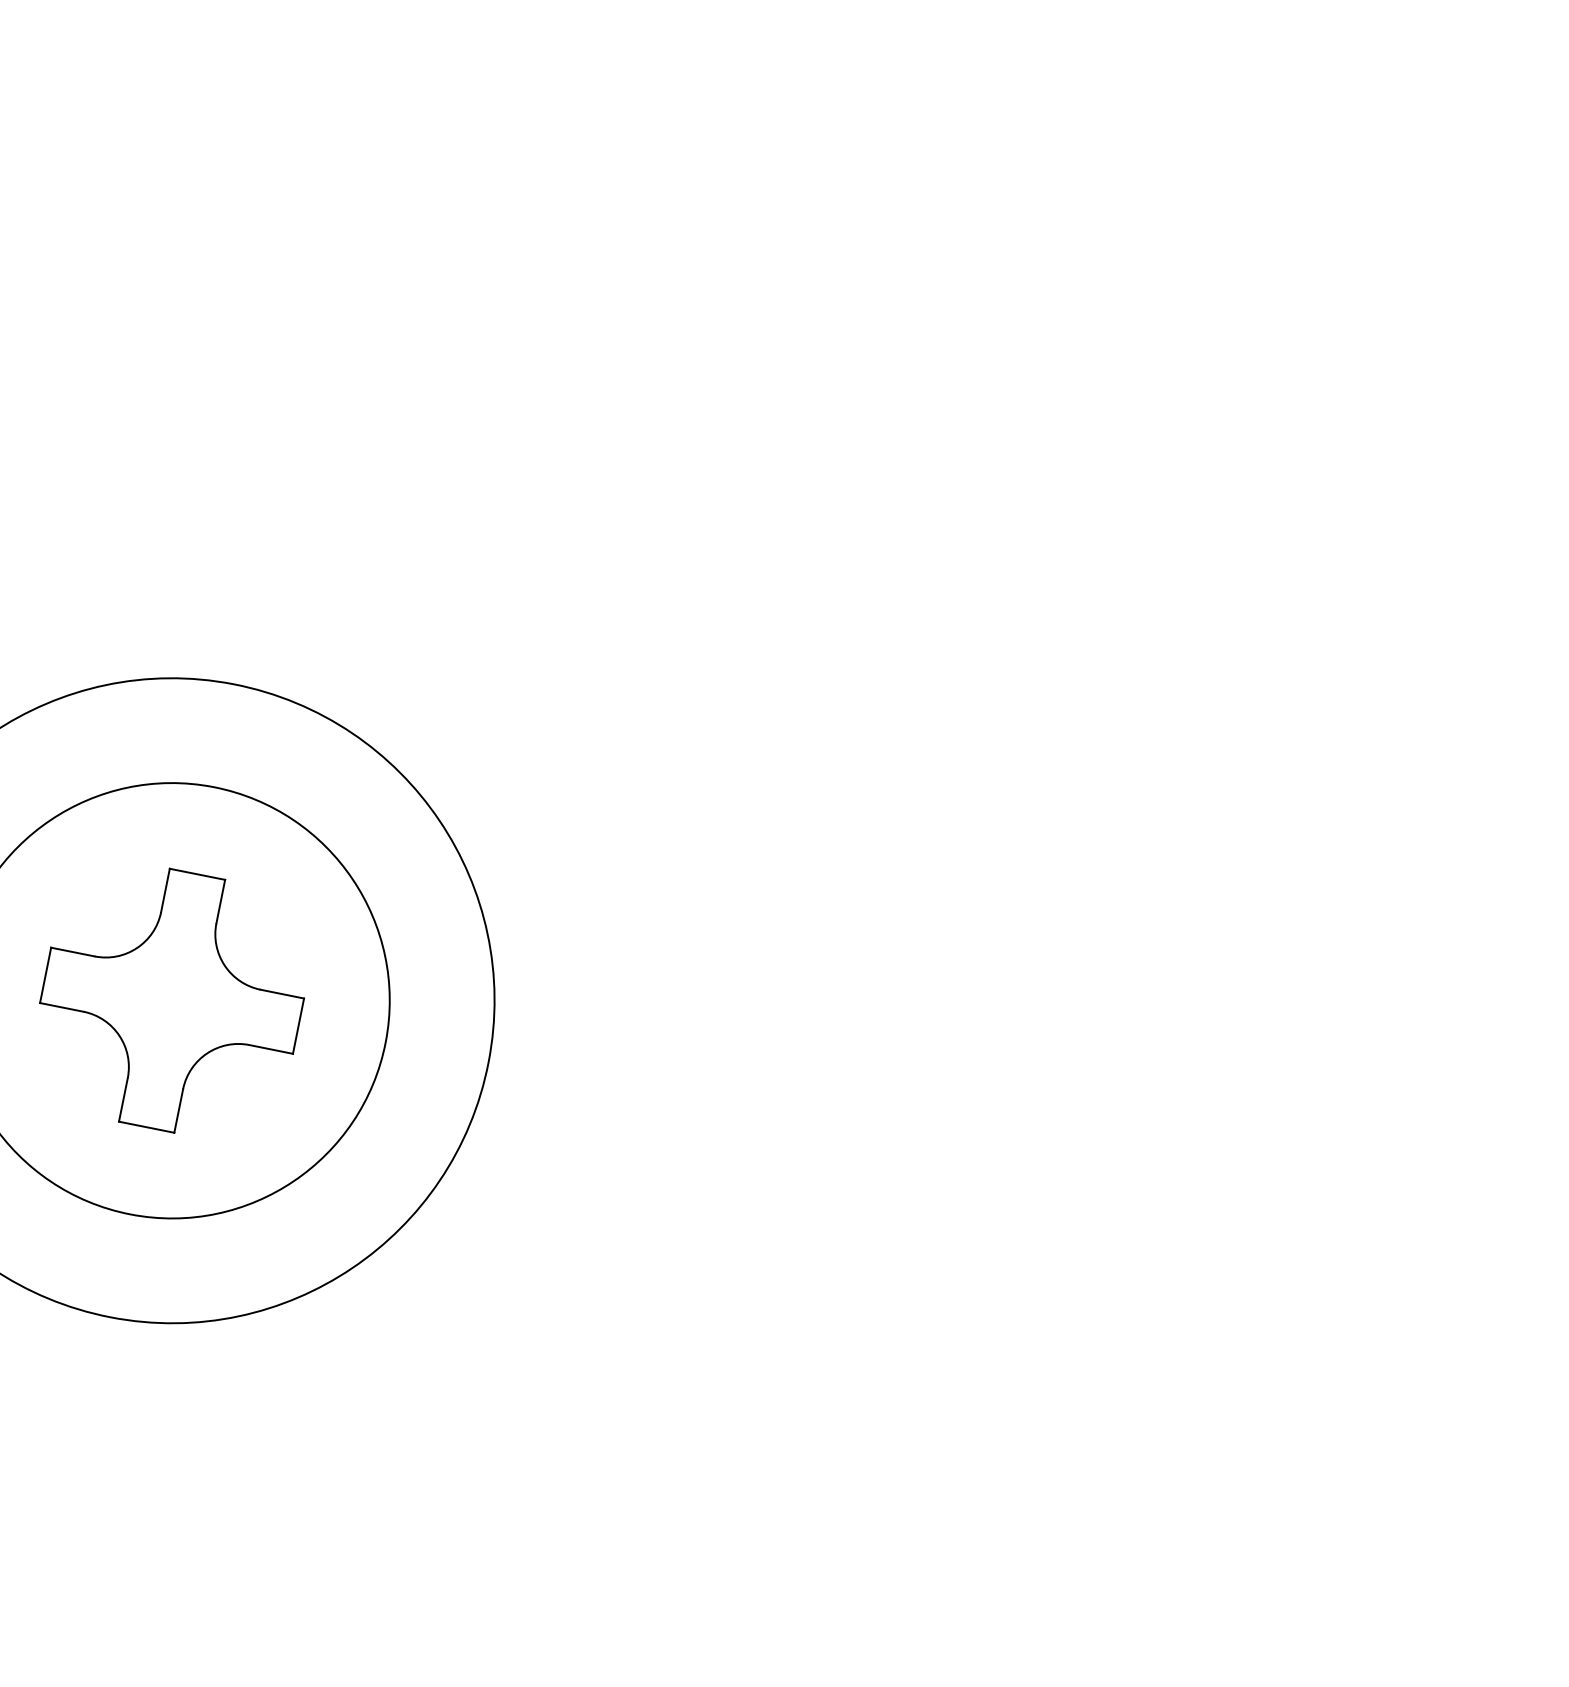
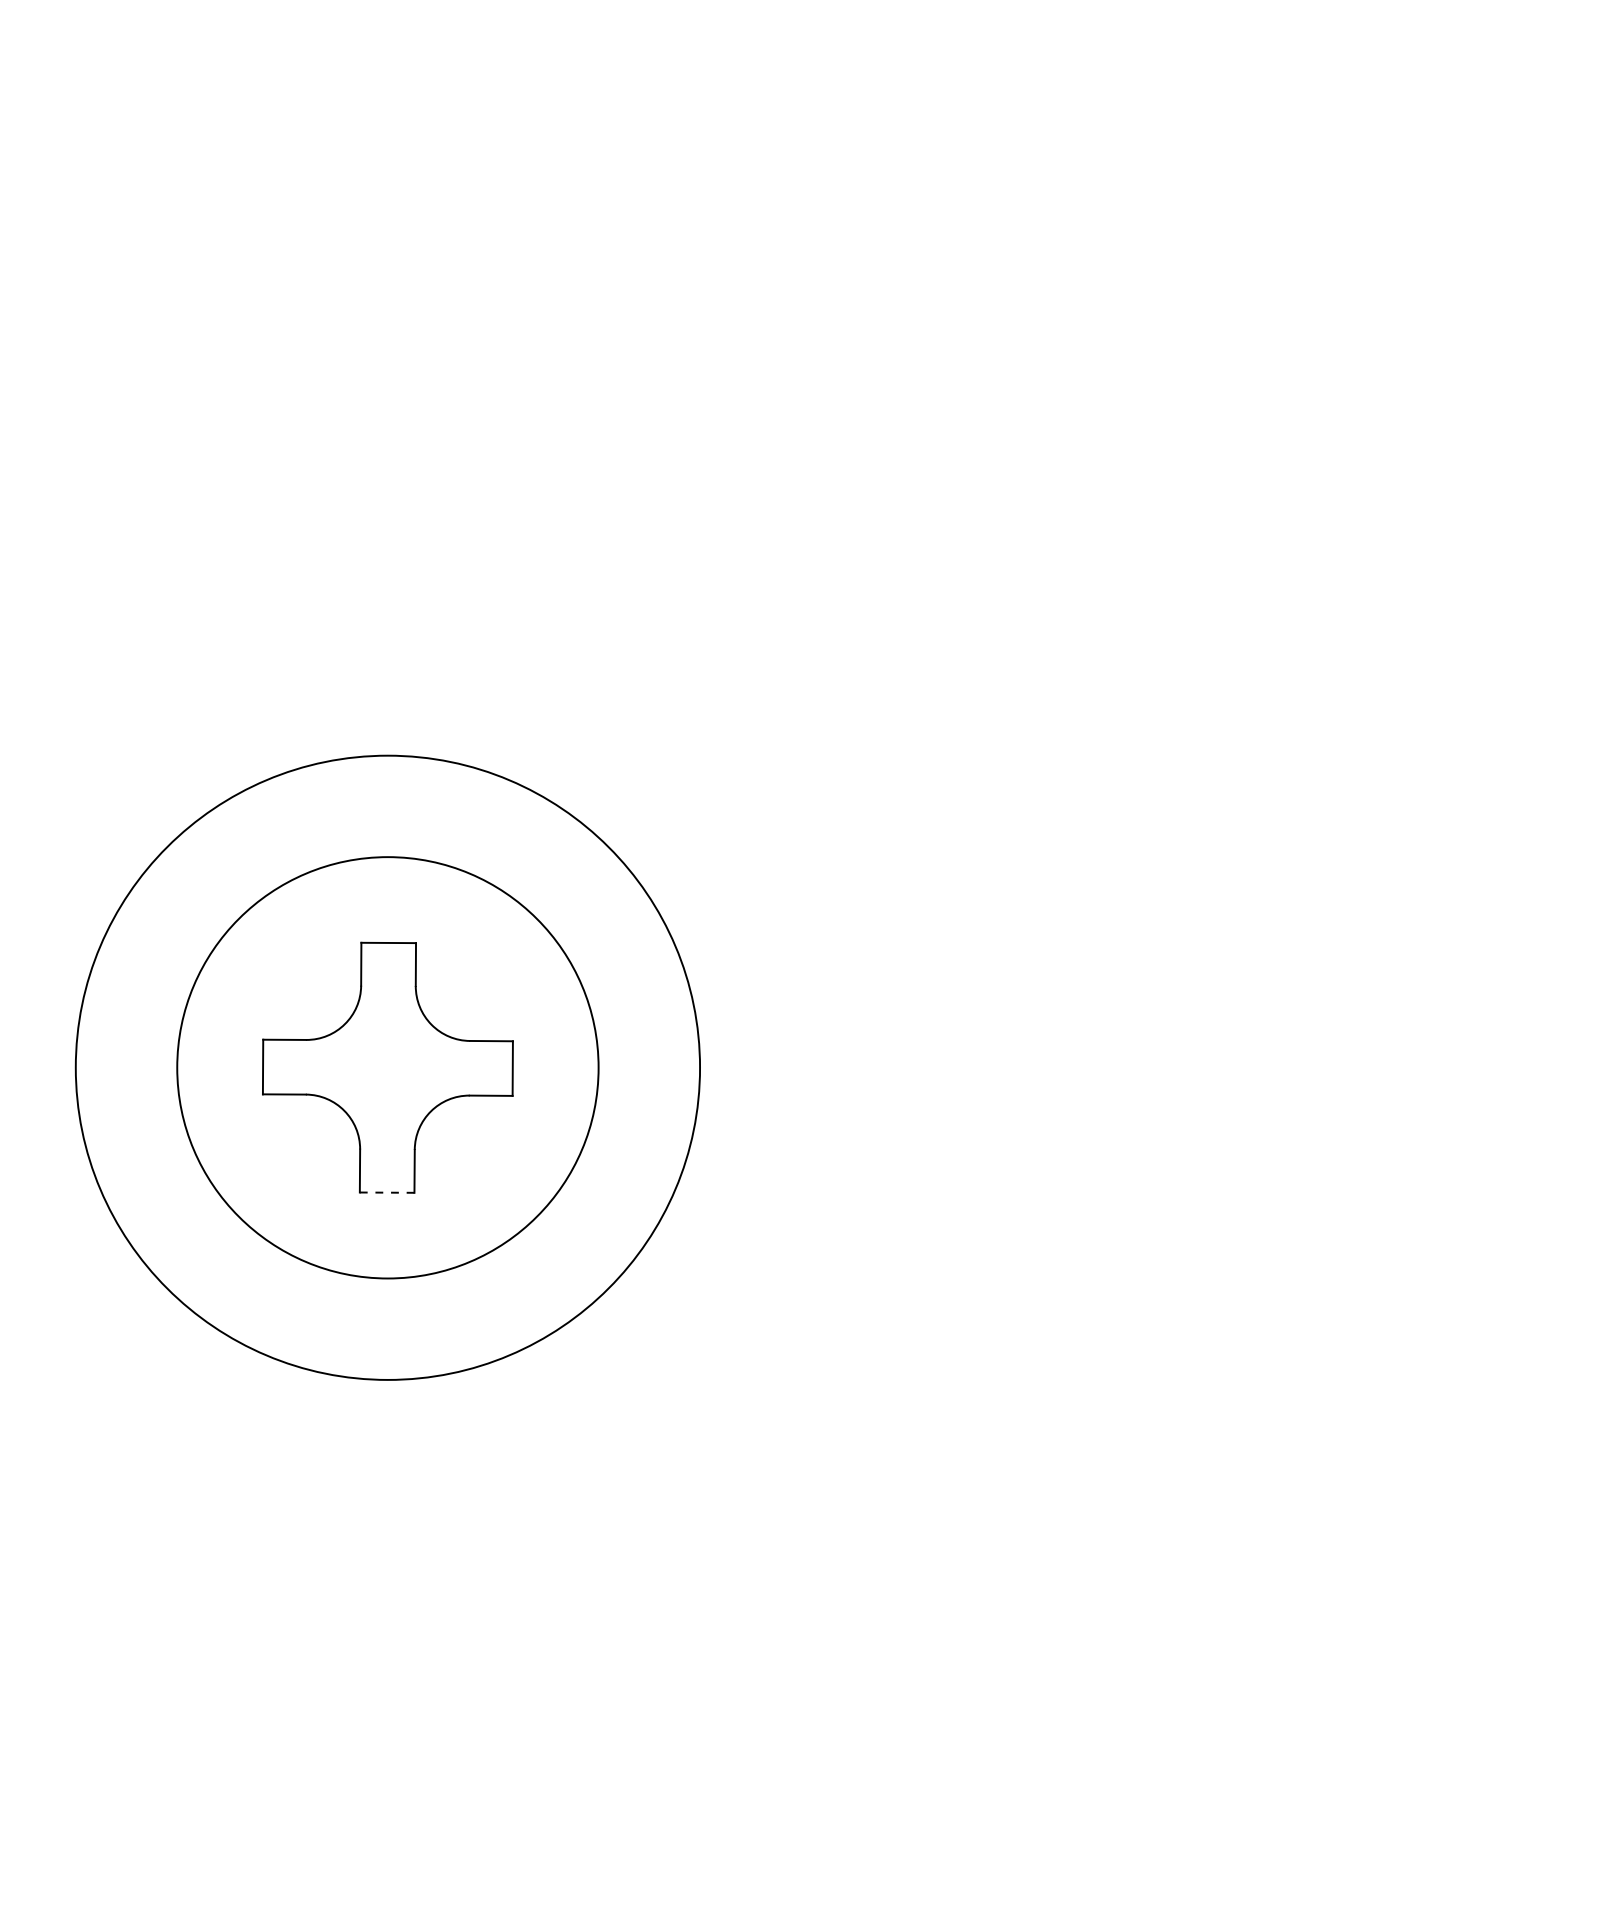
line: (146, 1126) -> (386, 1192), solid -> dashed

